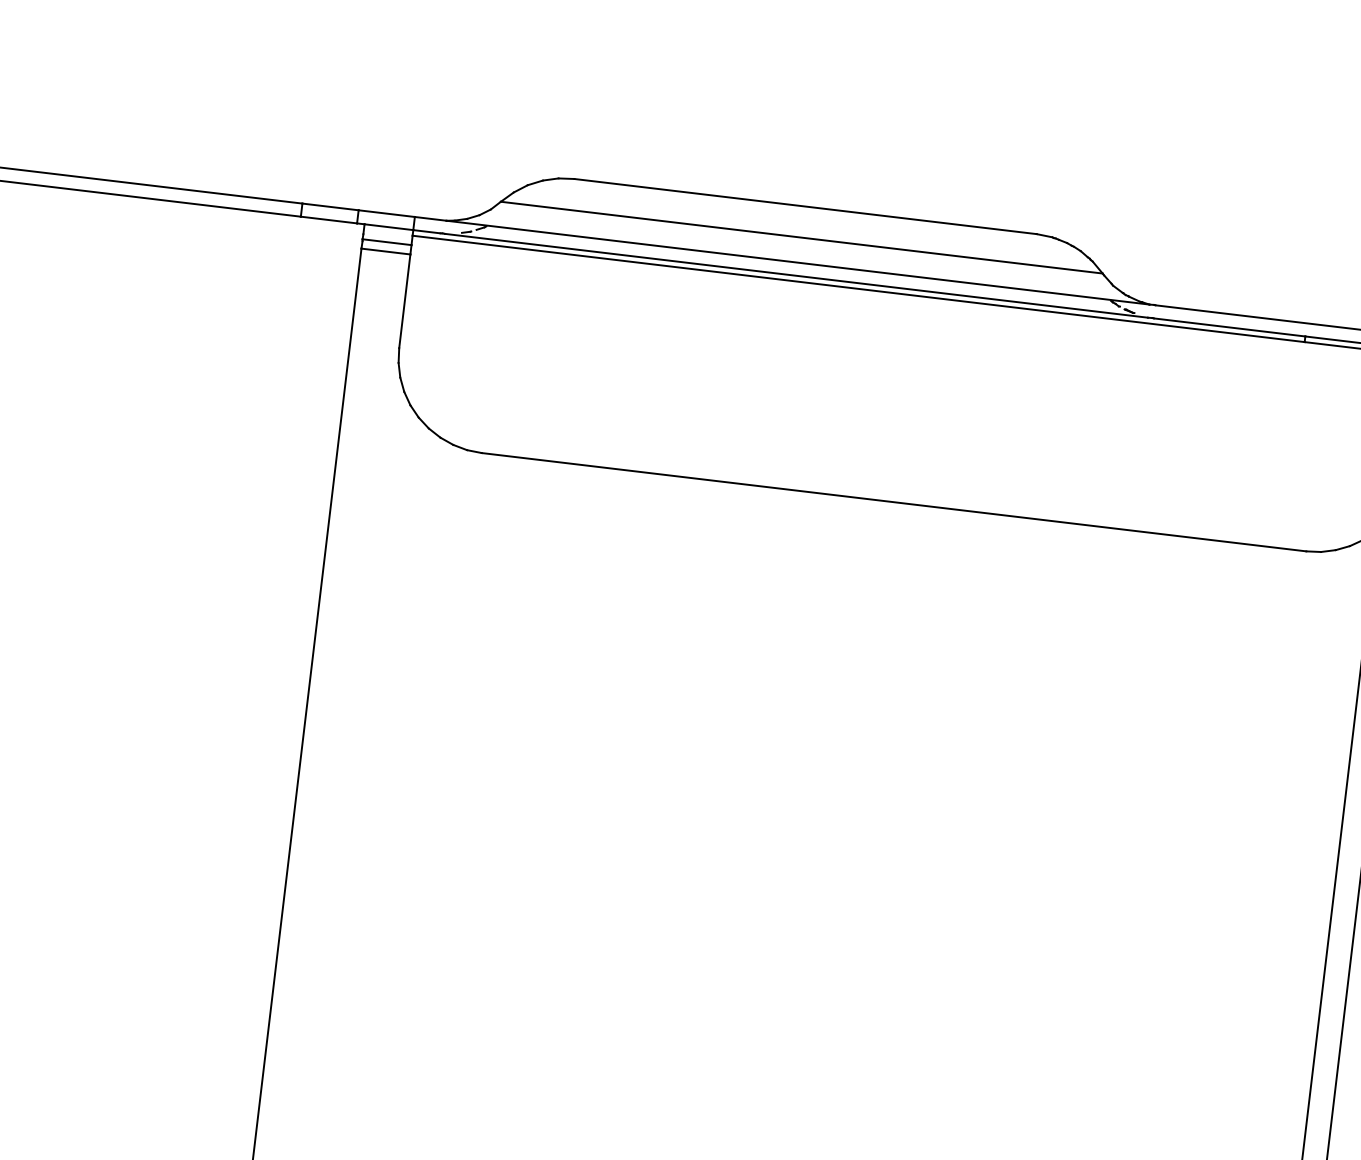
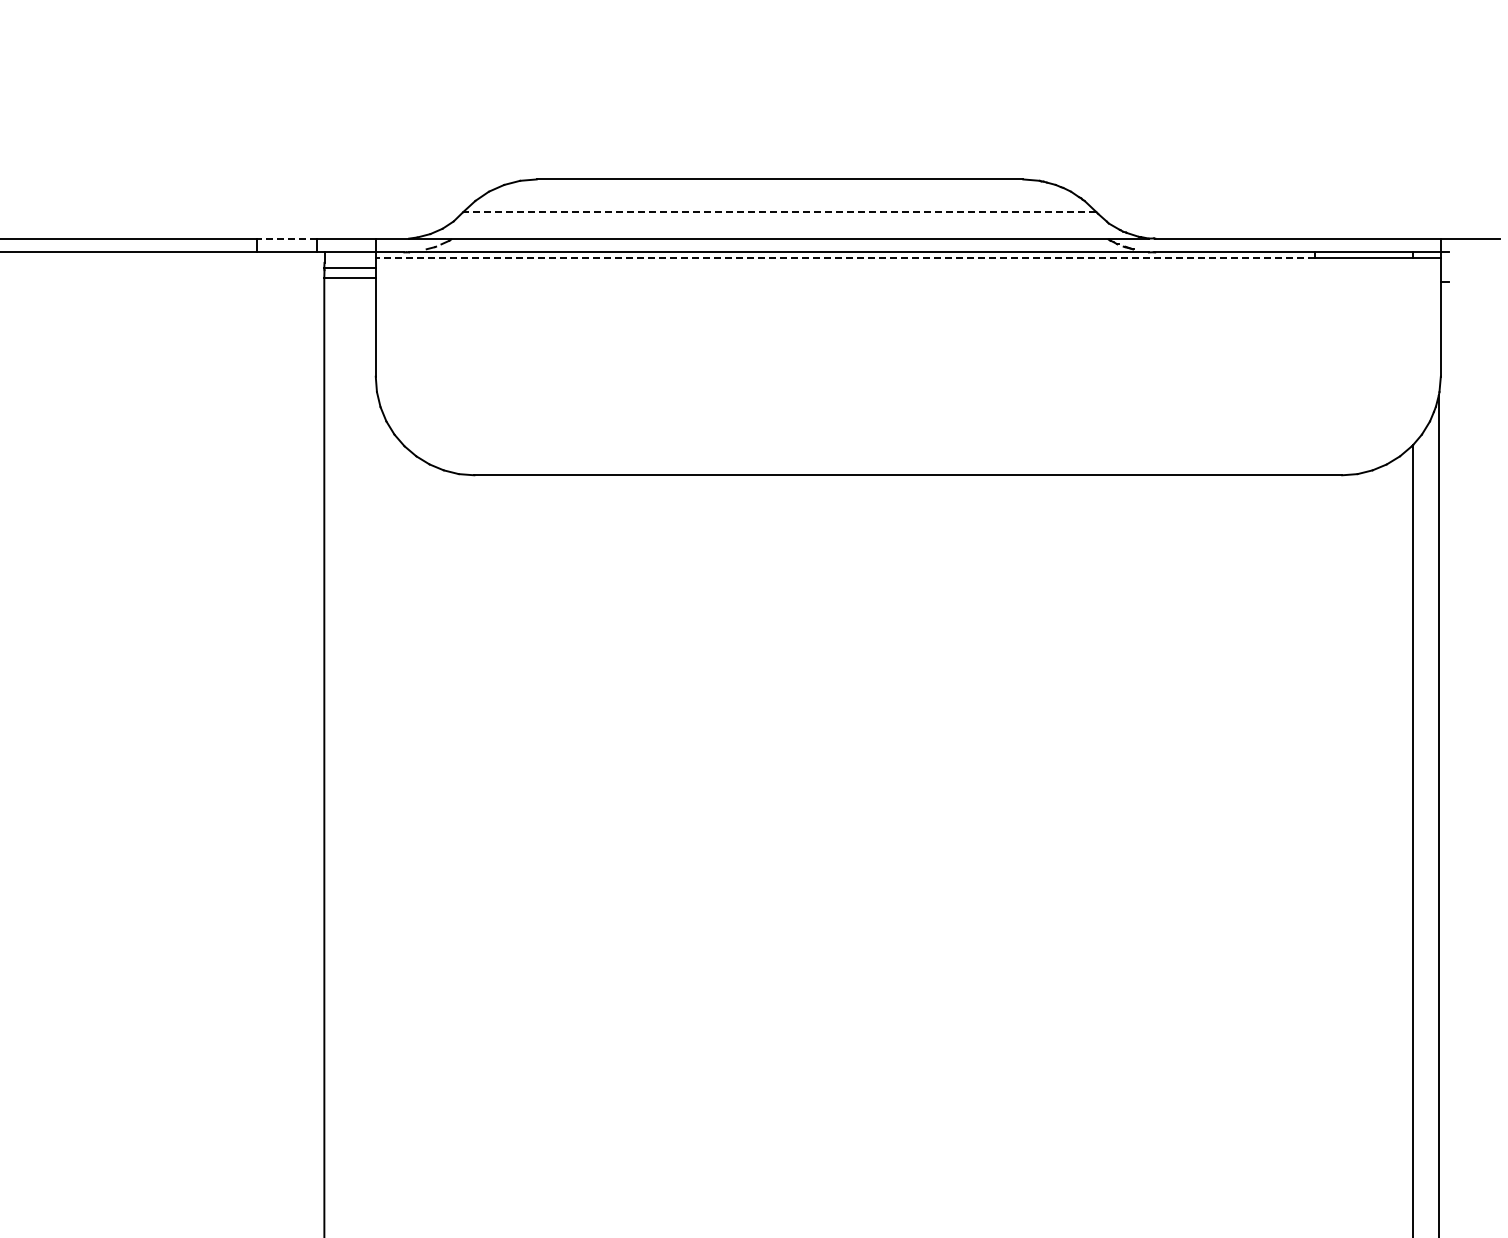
line: (331, 206) -> (287, 238), solid -> dashed
line: (801, 237) -> (779, 212), solid -> dashed
line: (857, 288) -> (844, 258), solid -> dashed

